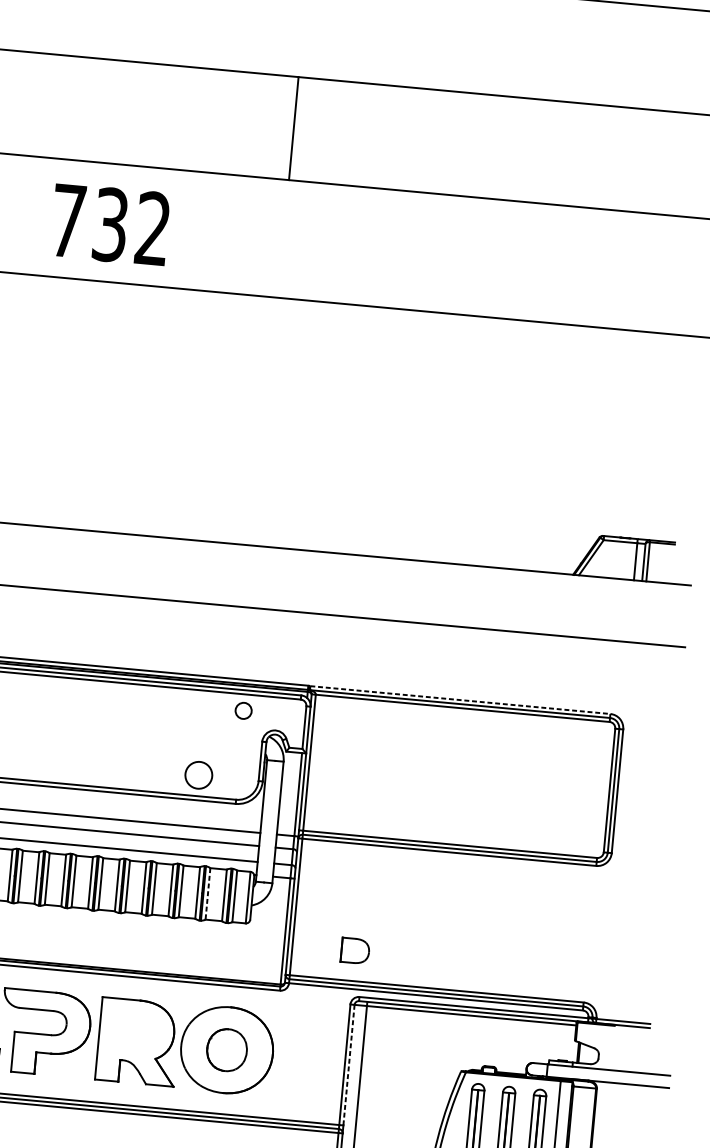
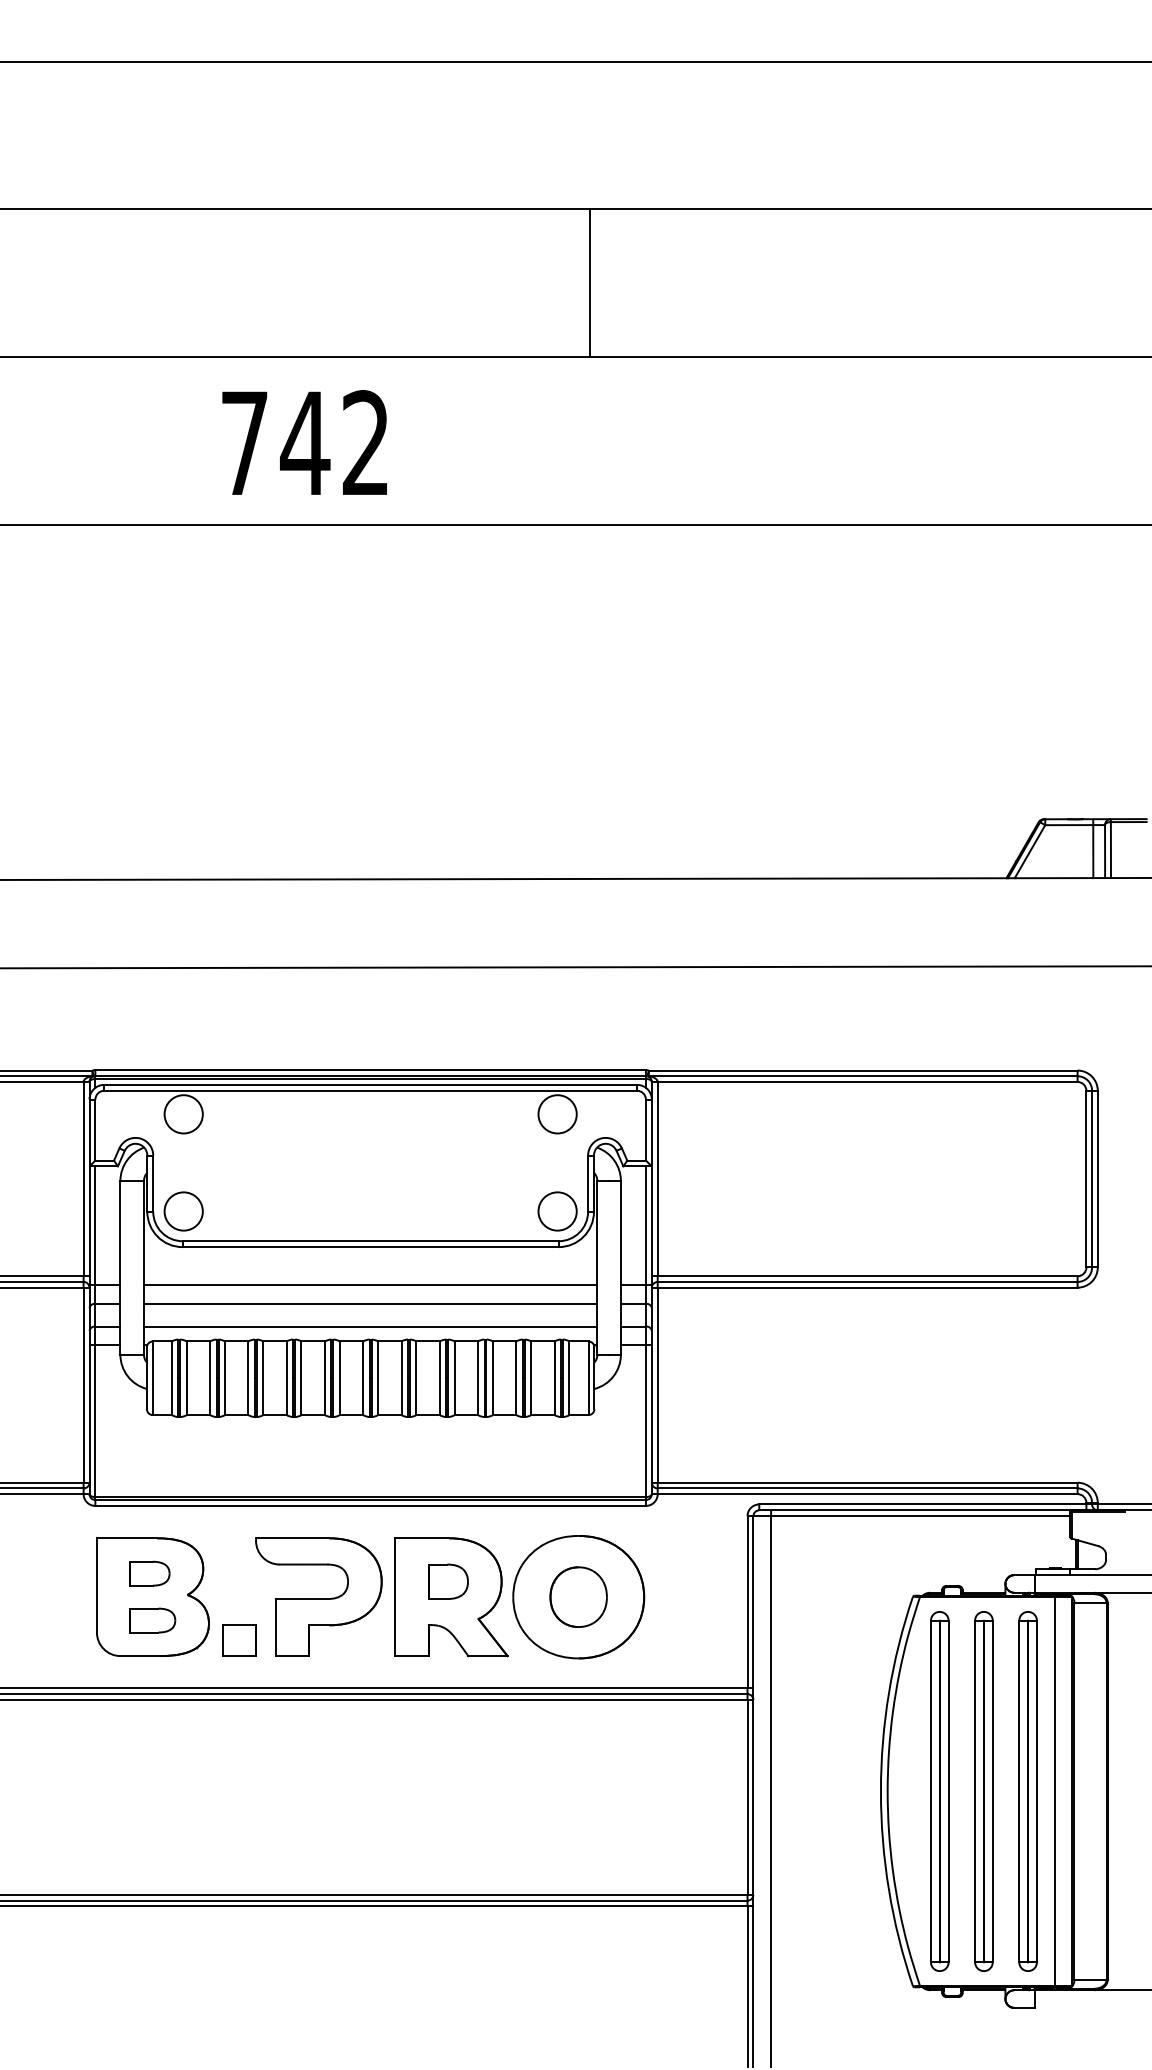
line: (294, 128) -> (590, 282), moved
text: (110, 225) -> (305, 443), 732 -> 742
line: (460, 700) -> (863, 1070), dashed -> solid
circle: (243, 710) -> (557, 1114), size x1.67
circle: (198, 775) -> (557, 1211), moved
line: (208, 894) -> (531, 1378), dashed -> solid
part: (355, 950) -> (448, 1581), moved
line: (349, 1065) -> (753, 1602), dashed -> solid

